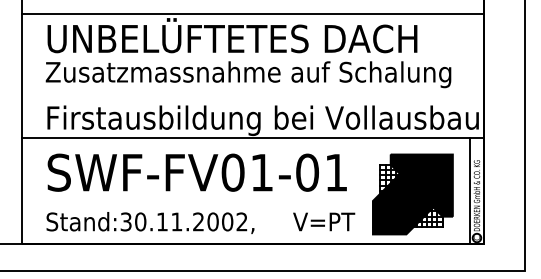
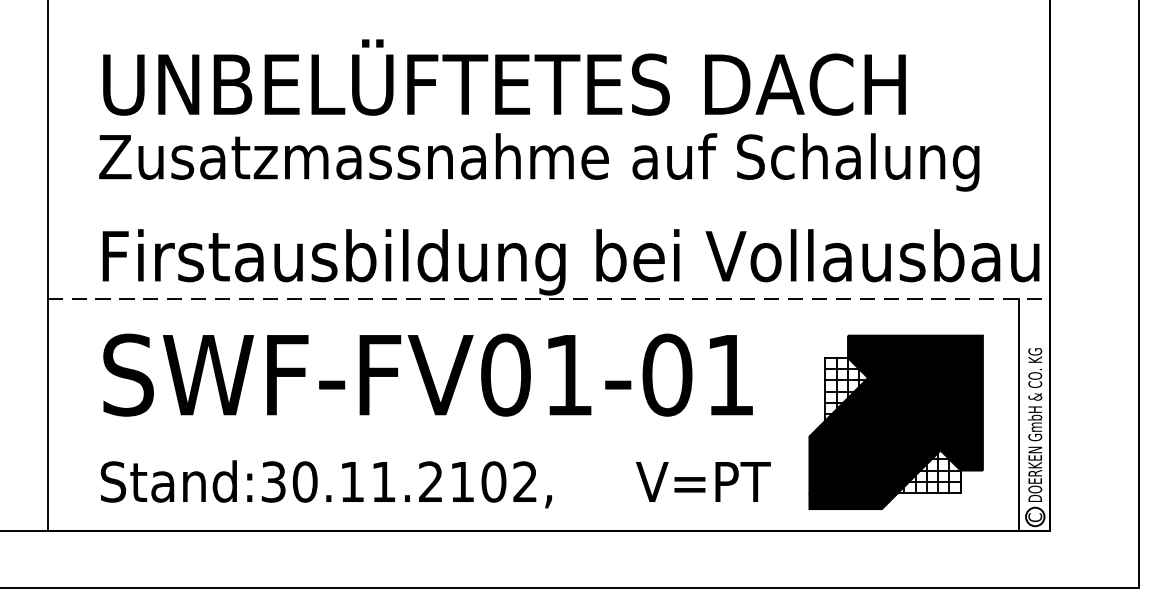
line: (252, 13) -> (547, 29), removed
line: (252, 137) -> (547, 298), solid -> dashed
text: (212, 221) -> (461, 481), Stand:30.11.2002, -> Stand:30.11.2102,

